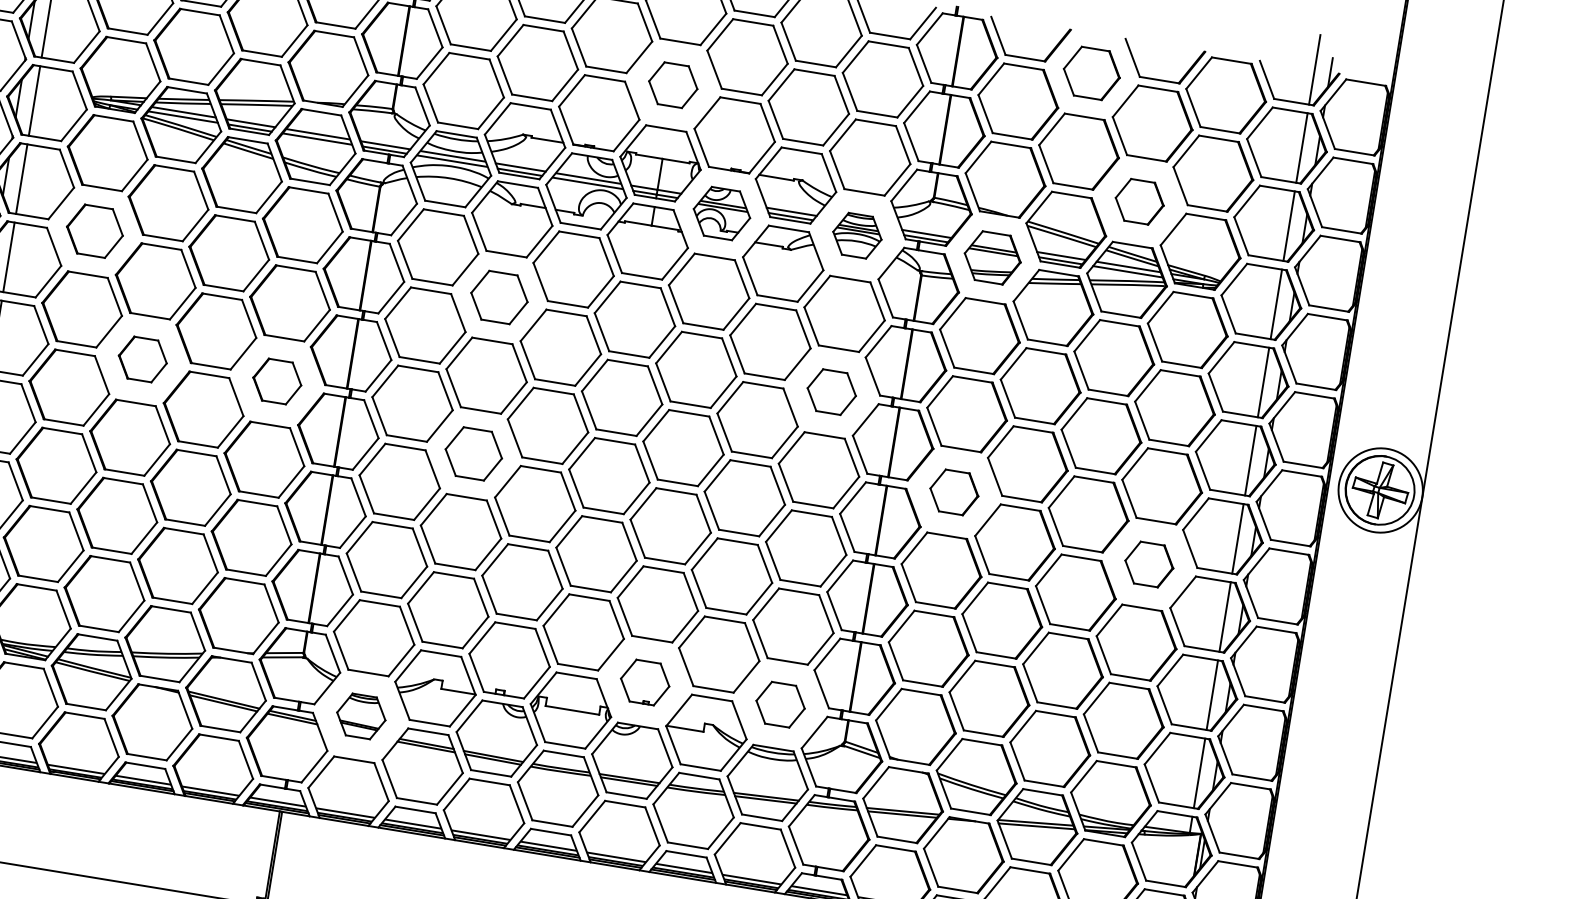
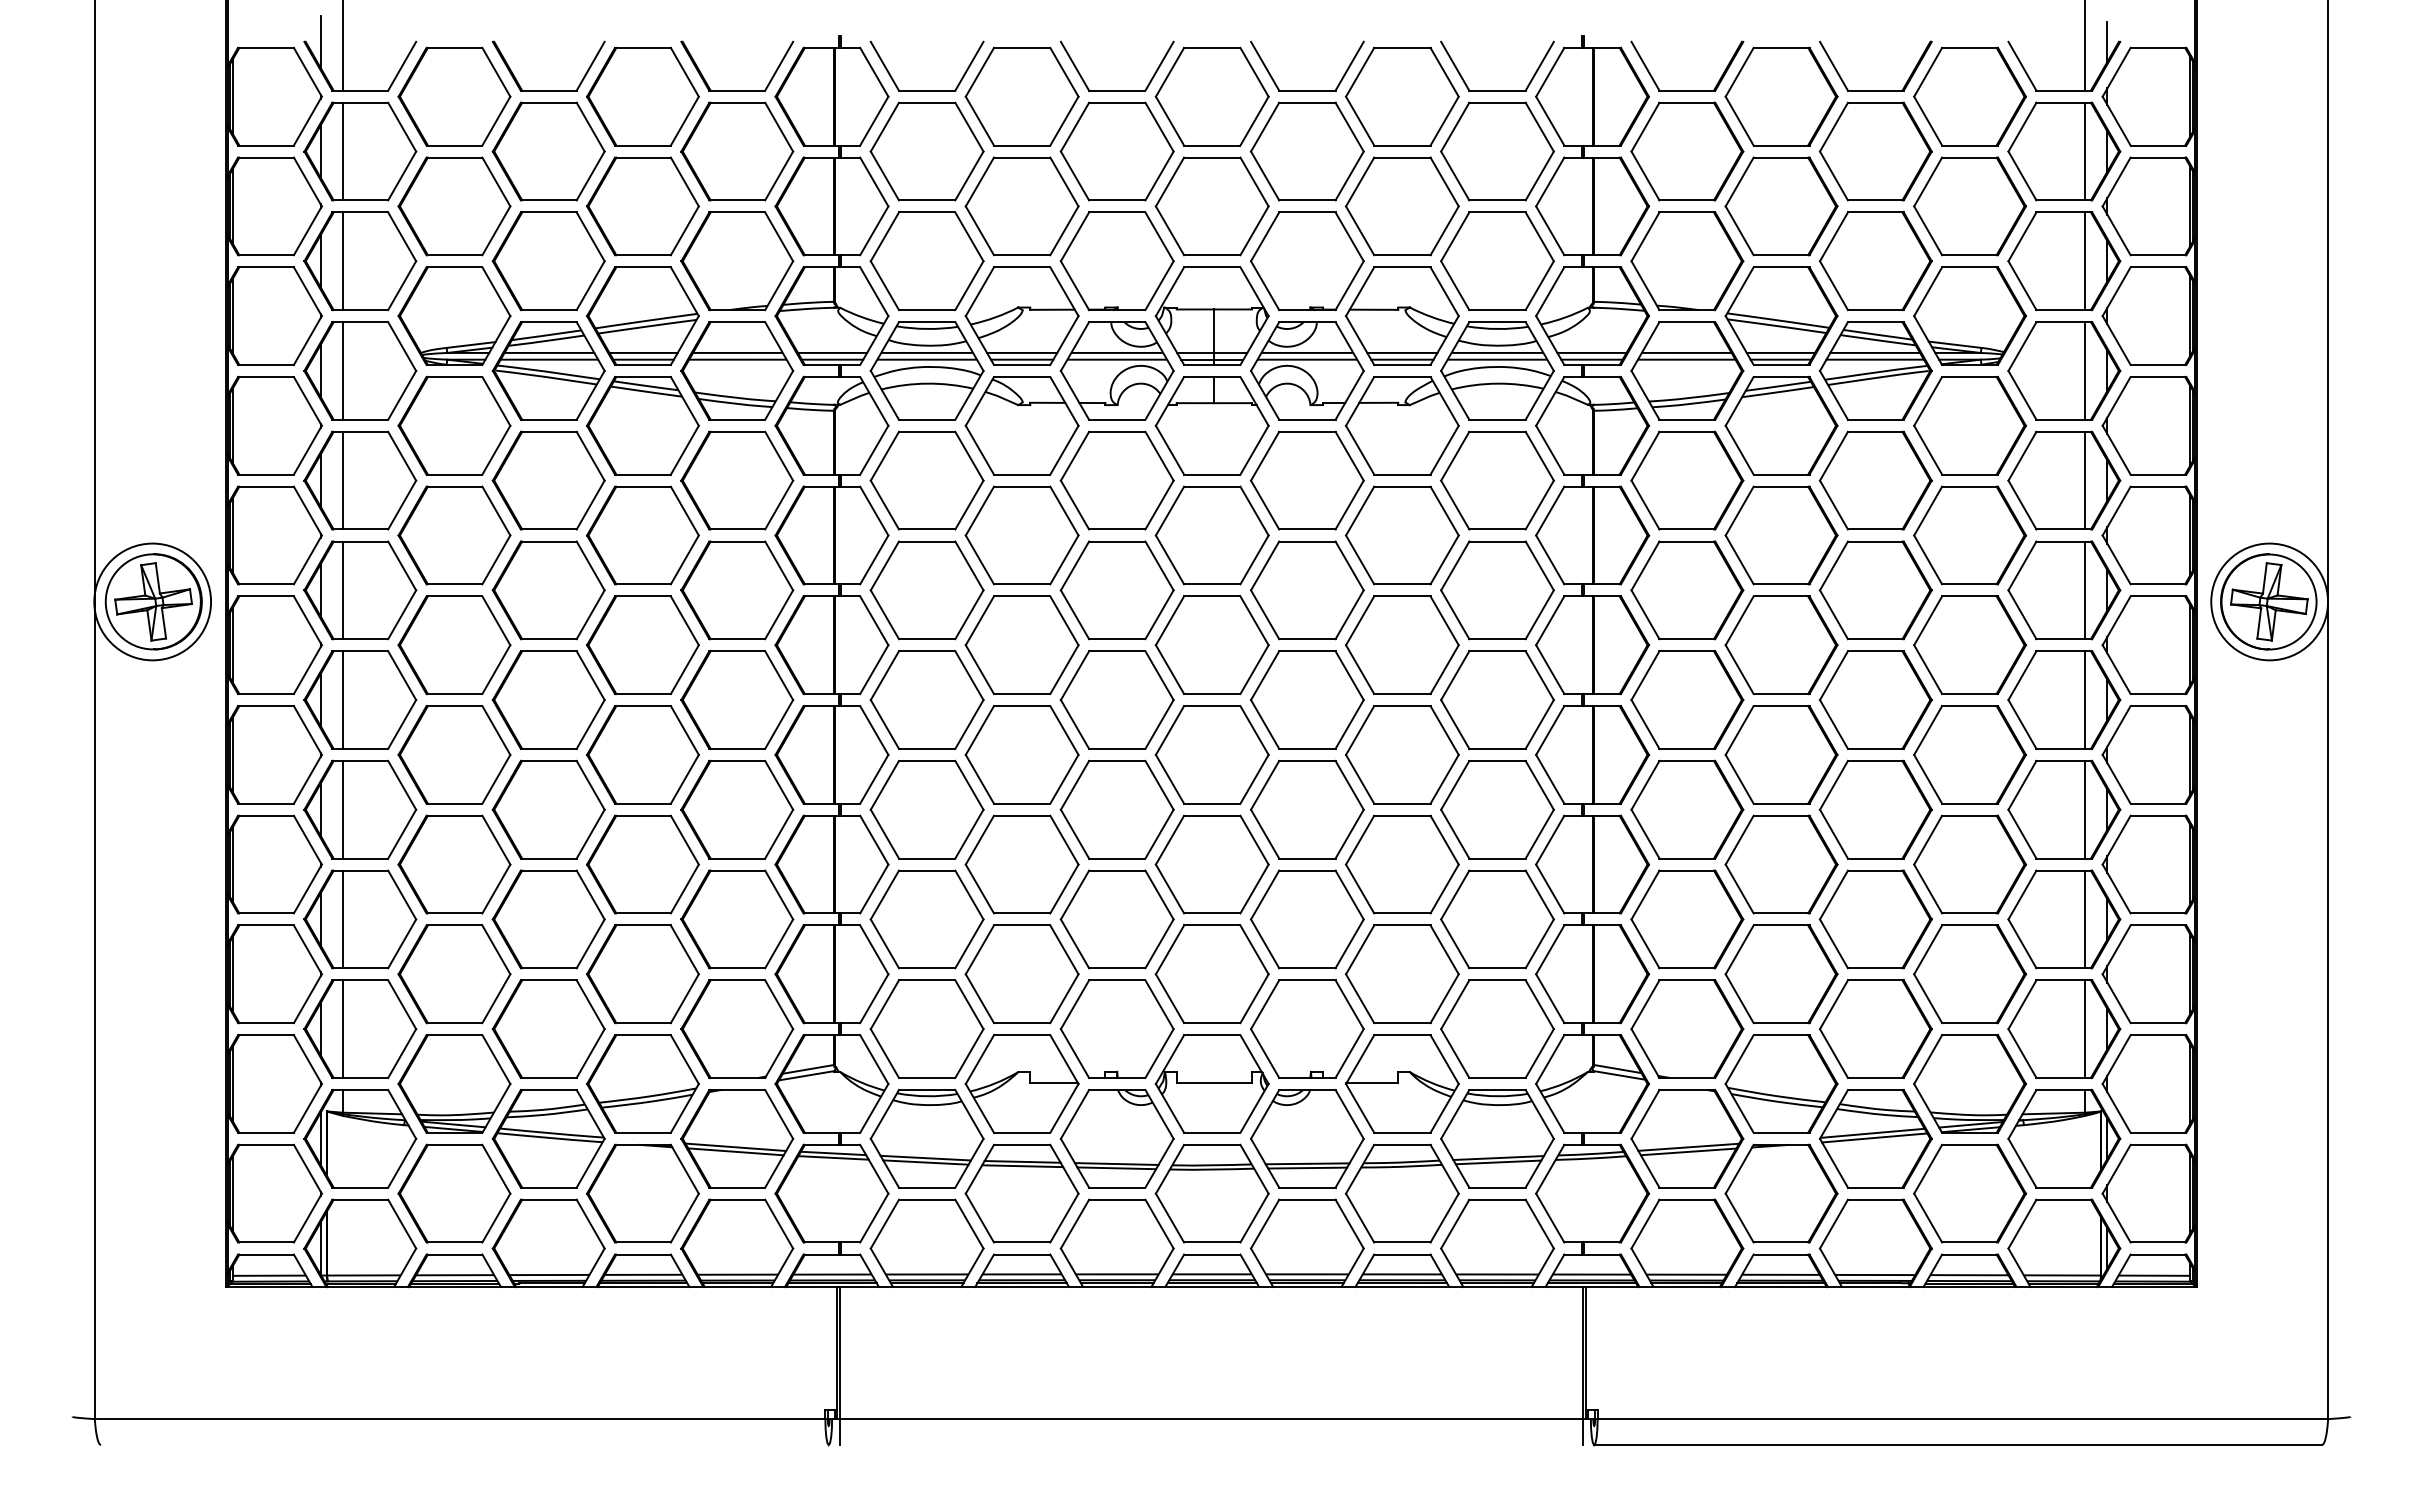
part: (1091, 73) -> (1781, 96), size x1.43
part: (672, 85) -> (1211, 206), size x1.67
part: (1139, 201) -> (1875, 261), size x1.67
part: (722, 213) -> (1307, 370), size x1.43
part: (94, 231) -> (454, 535), size x1.43
part: (857, 235) -> (1497, 370), size x1.67
part: (992, 257) -> (1687, 370), size x1.43
part: (499, 297) -> (1021, 535), size x1.43
part: (142, 359) -> (548, 699), size x1.67
part: (277, 381) -> (737, 699), size x1.67
part: (831, 392) -> (1497, 590), size x1.67
part: (473, 453) -> (1021, 754), size x1.43
part: (954, 492) -> (1687, 699), size x1.67
part: (1149, 564) -> (1969, 754), size x1.67
part: (645, 682) -> (1307, 1028), size x1.67
part: (780, 704) -> (1497, 1028), size x1.67
part: (360, 716) -> (926, 1138), size x1.67

